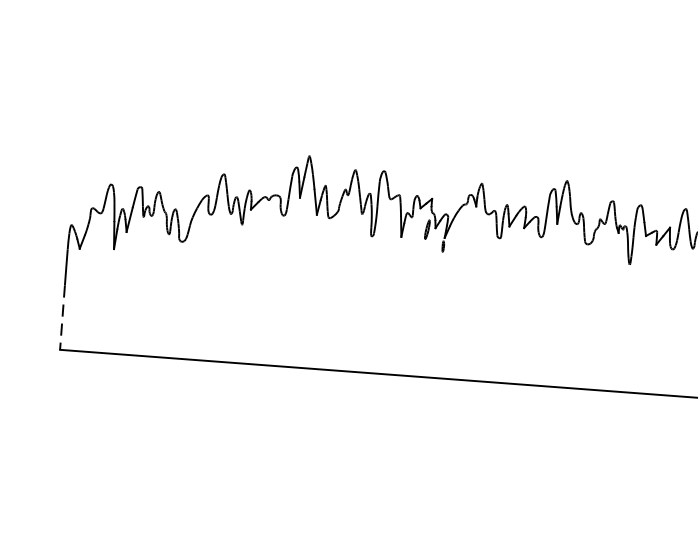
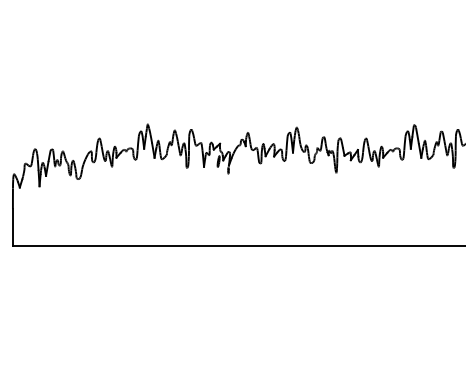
line: (61, 316) -> (12, 227), dashed -> solid

